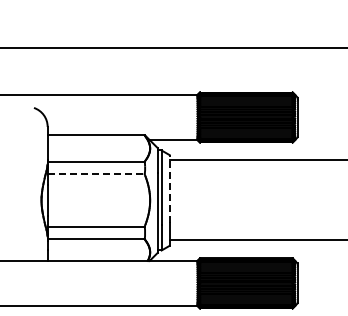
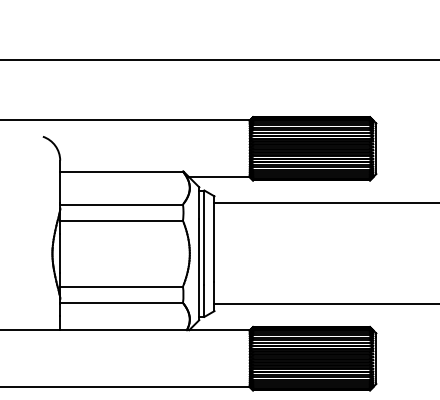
line: (96, 174) -> (121, 220), dashed -> solid
line: (169, 188) -> (214, 238), dashed -> solid

